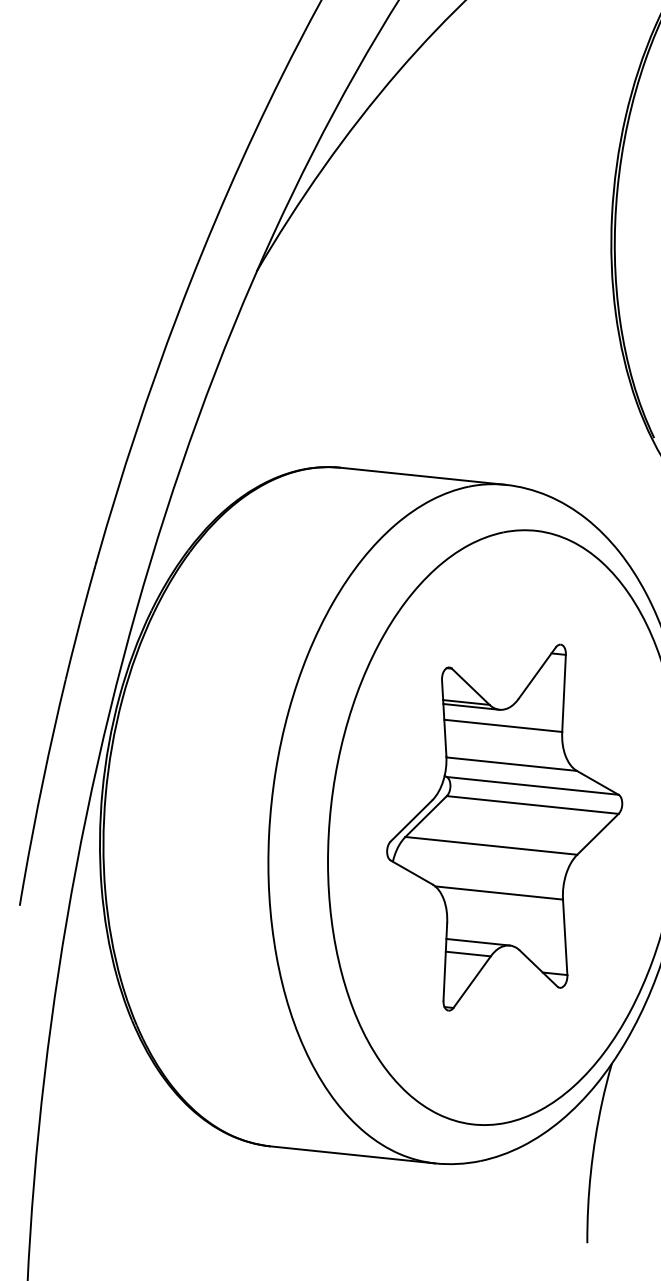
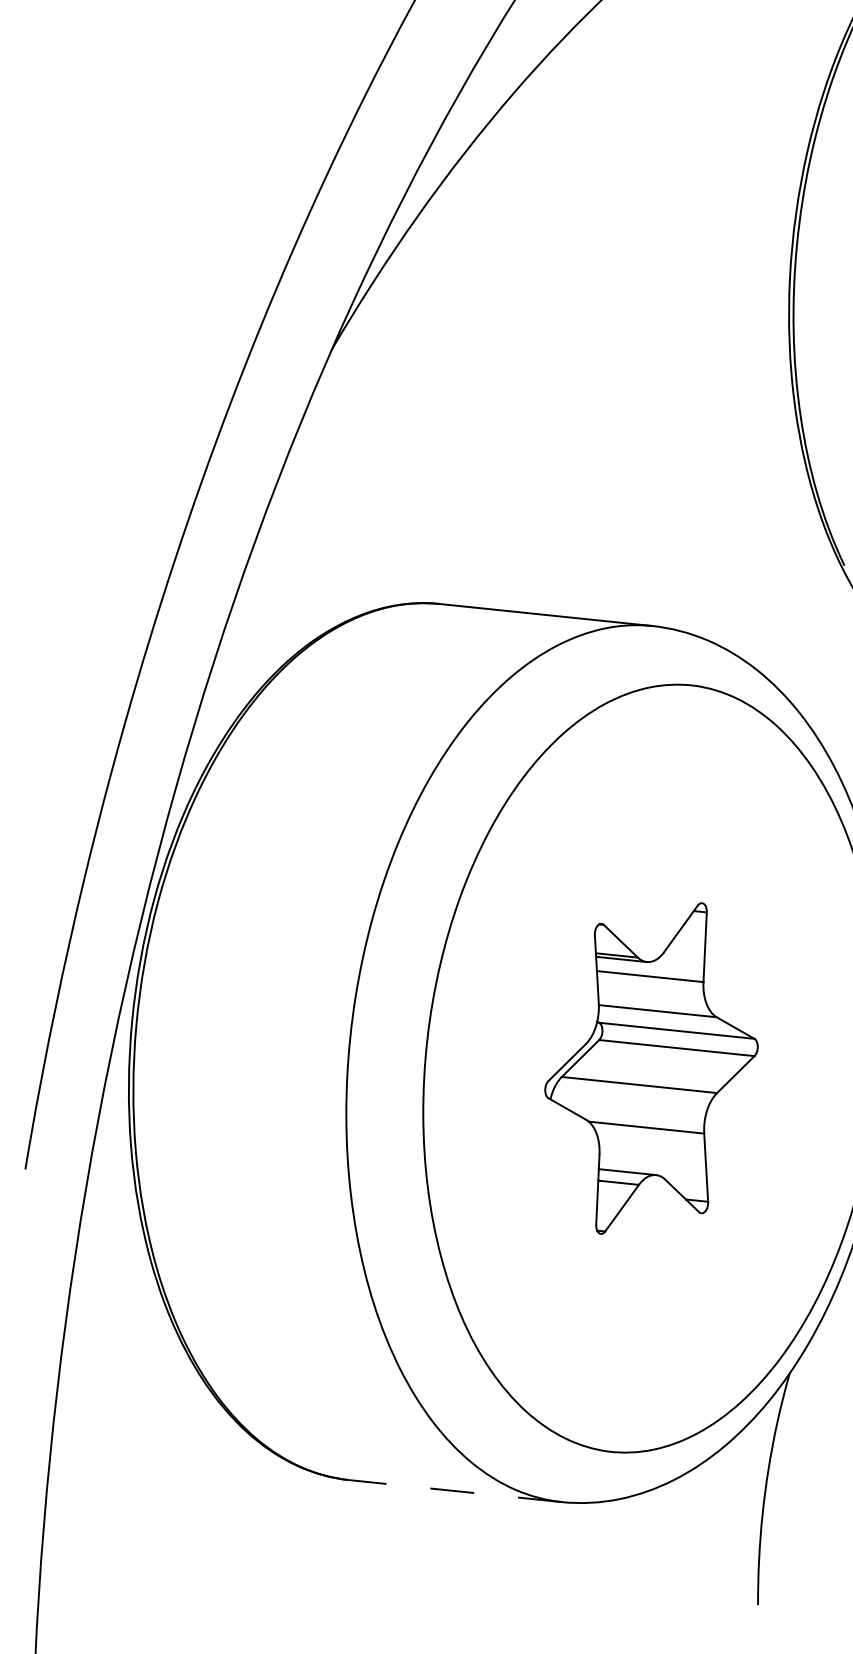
part: (504, 827) -> (651, 1068), size x0.7
line: (352, 1154) -> (454, 1490), solid -> dashed

